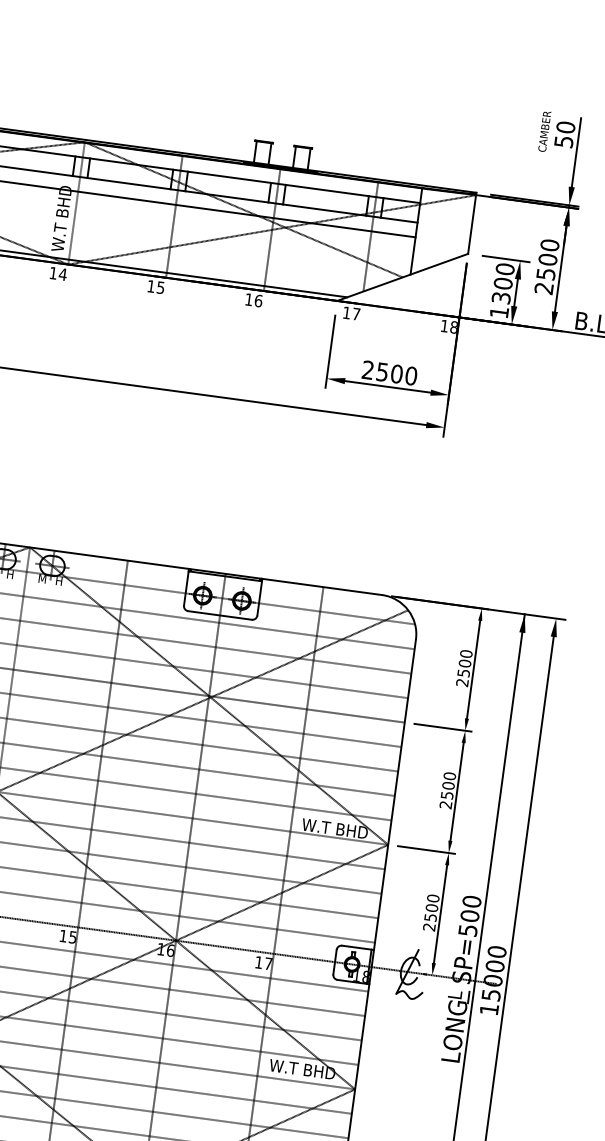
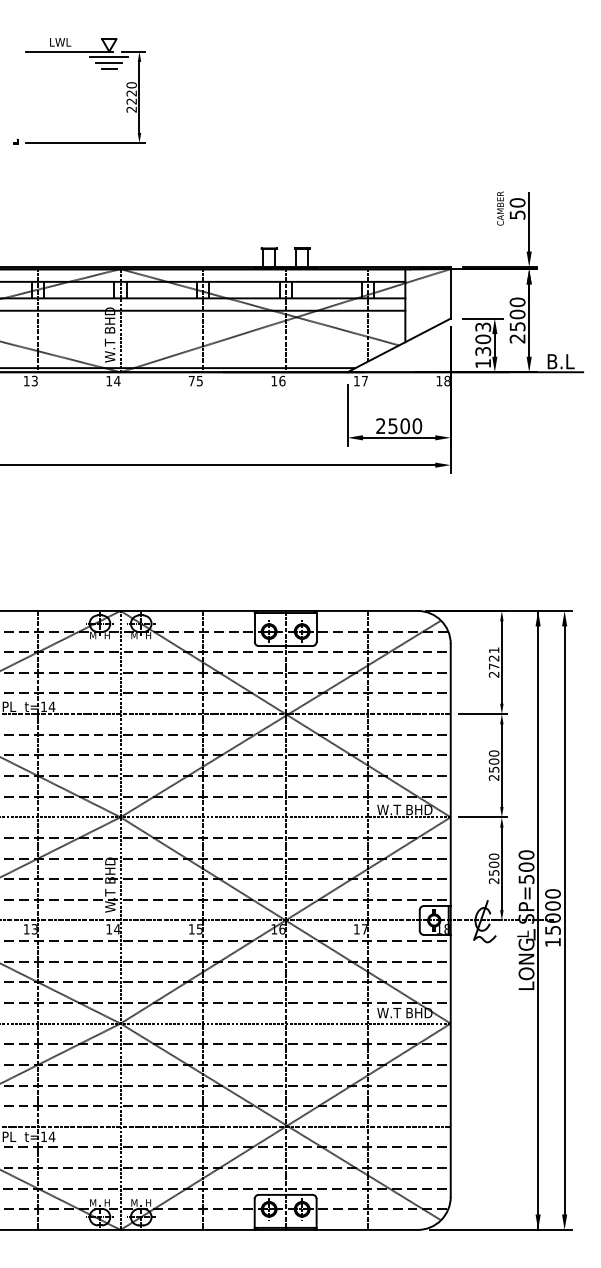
text: (505, 268) -> (483, 326), 1300 -> 1303
text: (150, 286) -> (191, 381), 15 -> 75
text: (464, 663) -> (493, 658), 2500 -> 2721

